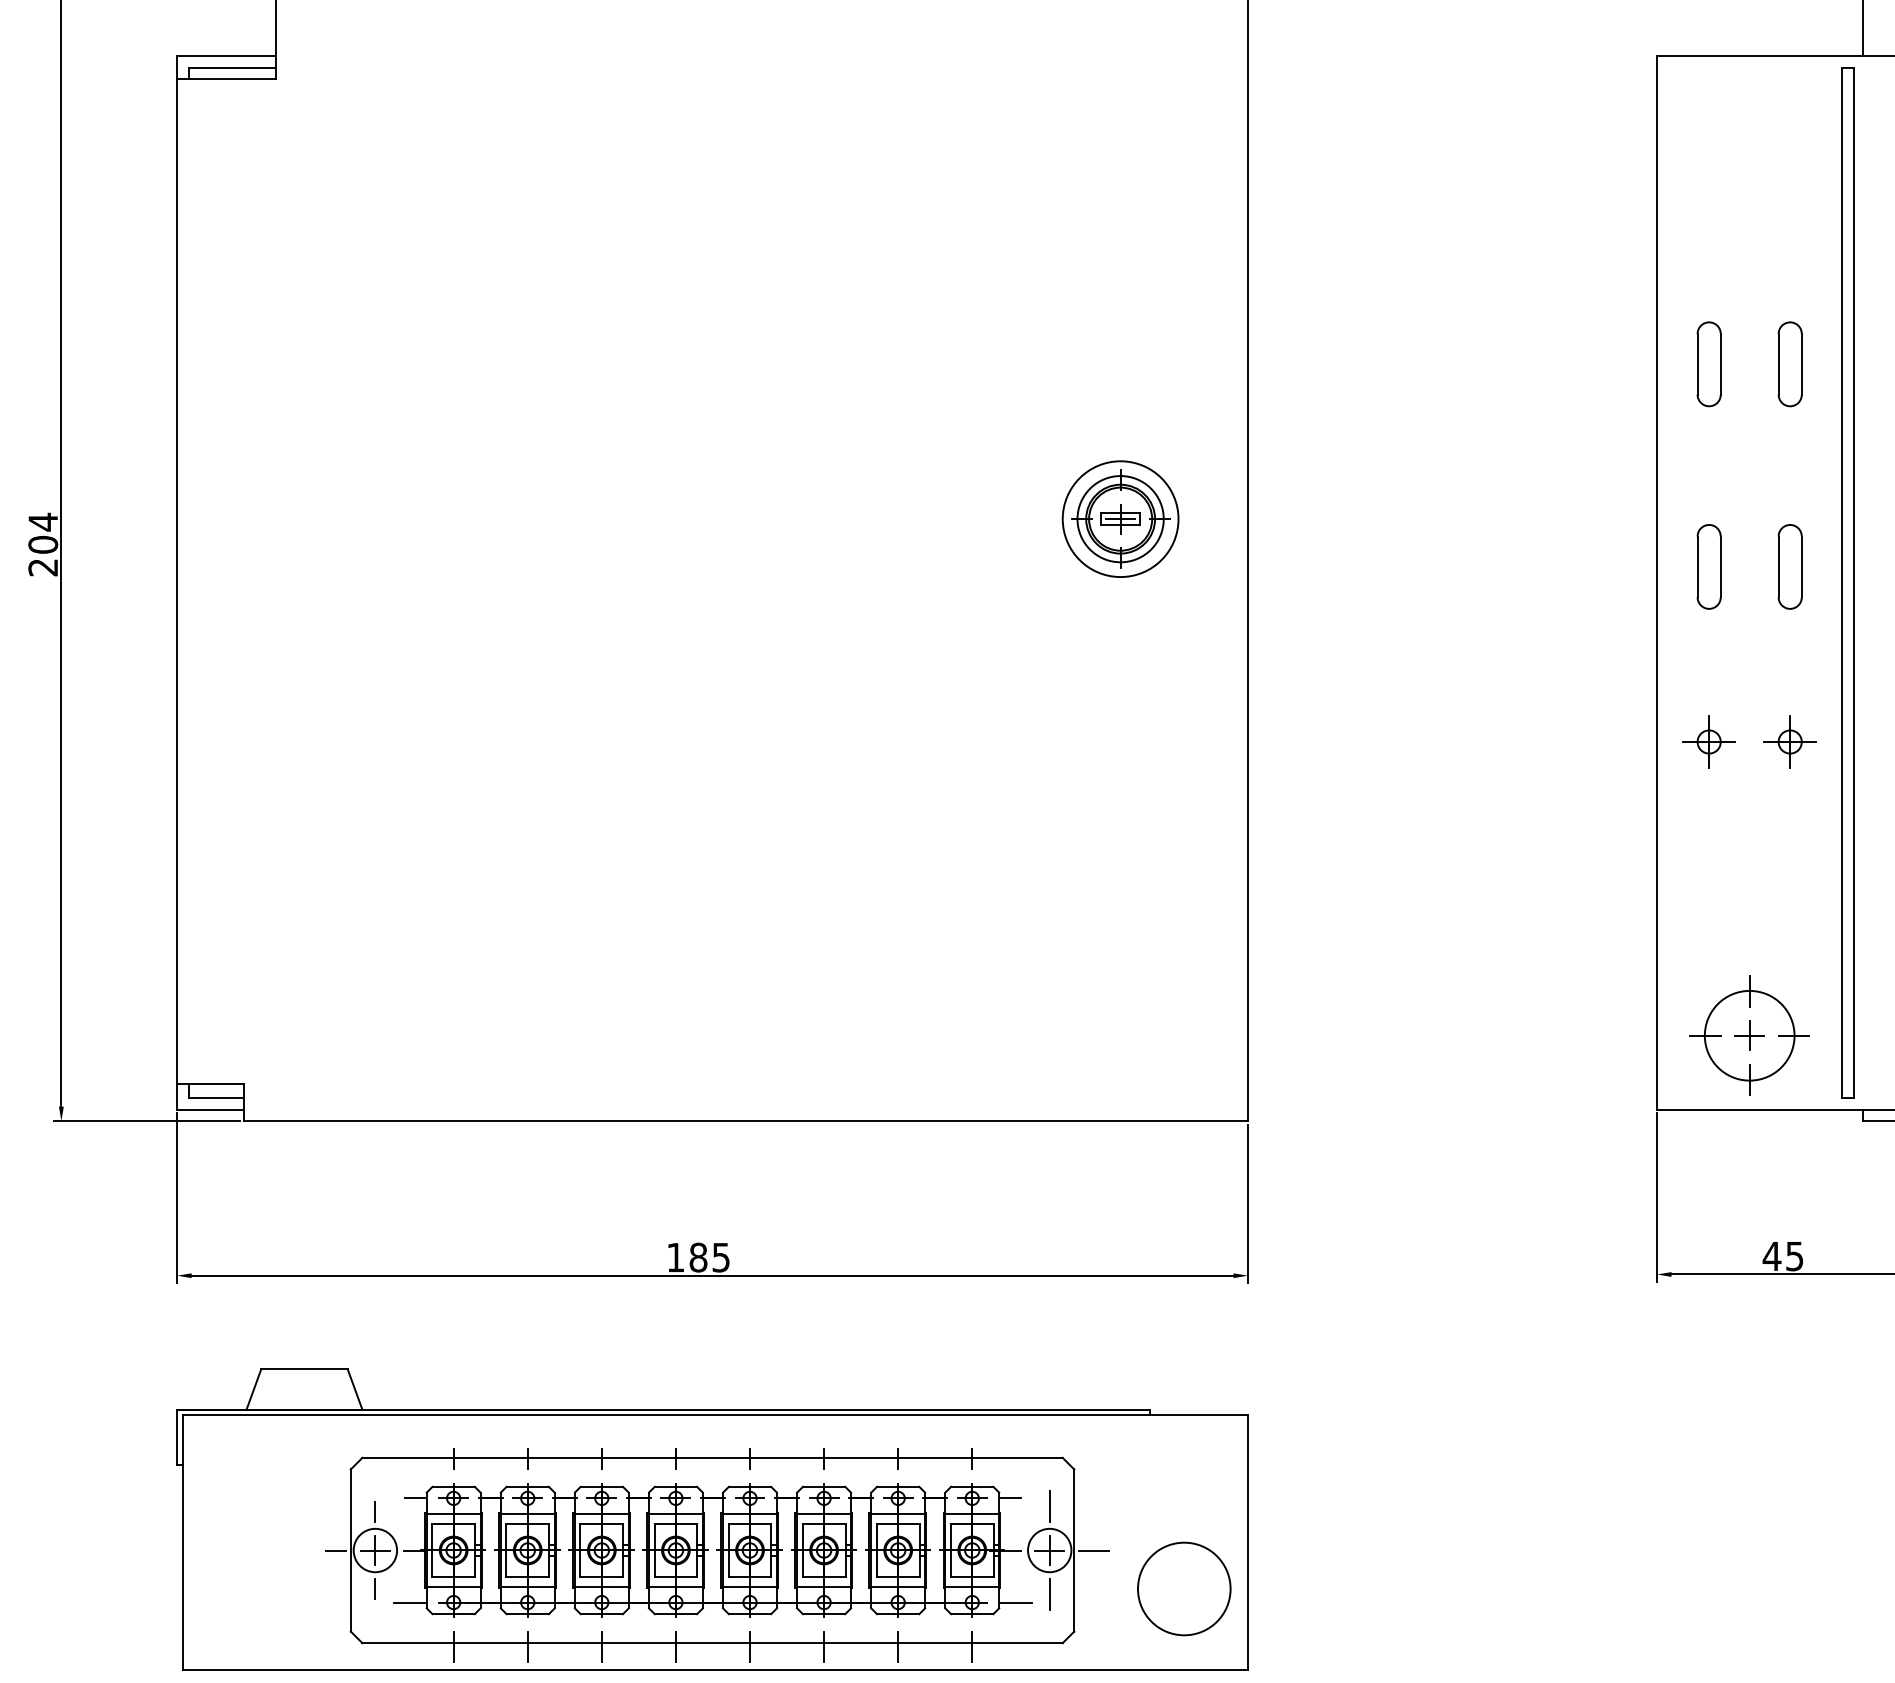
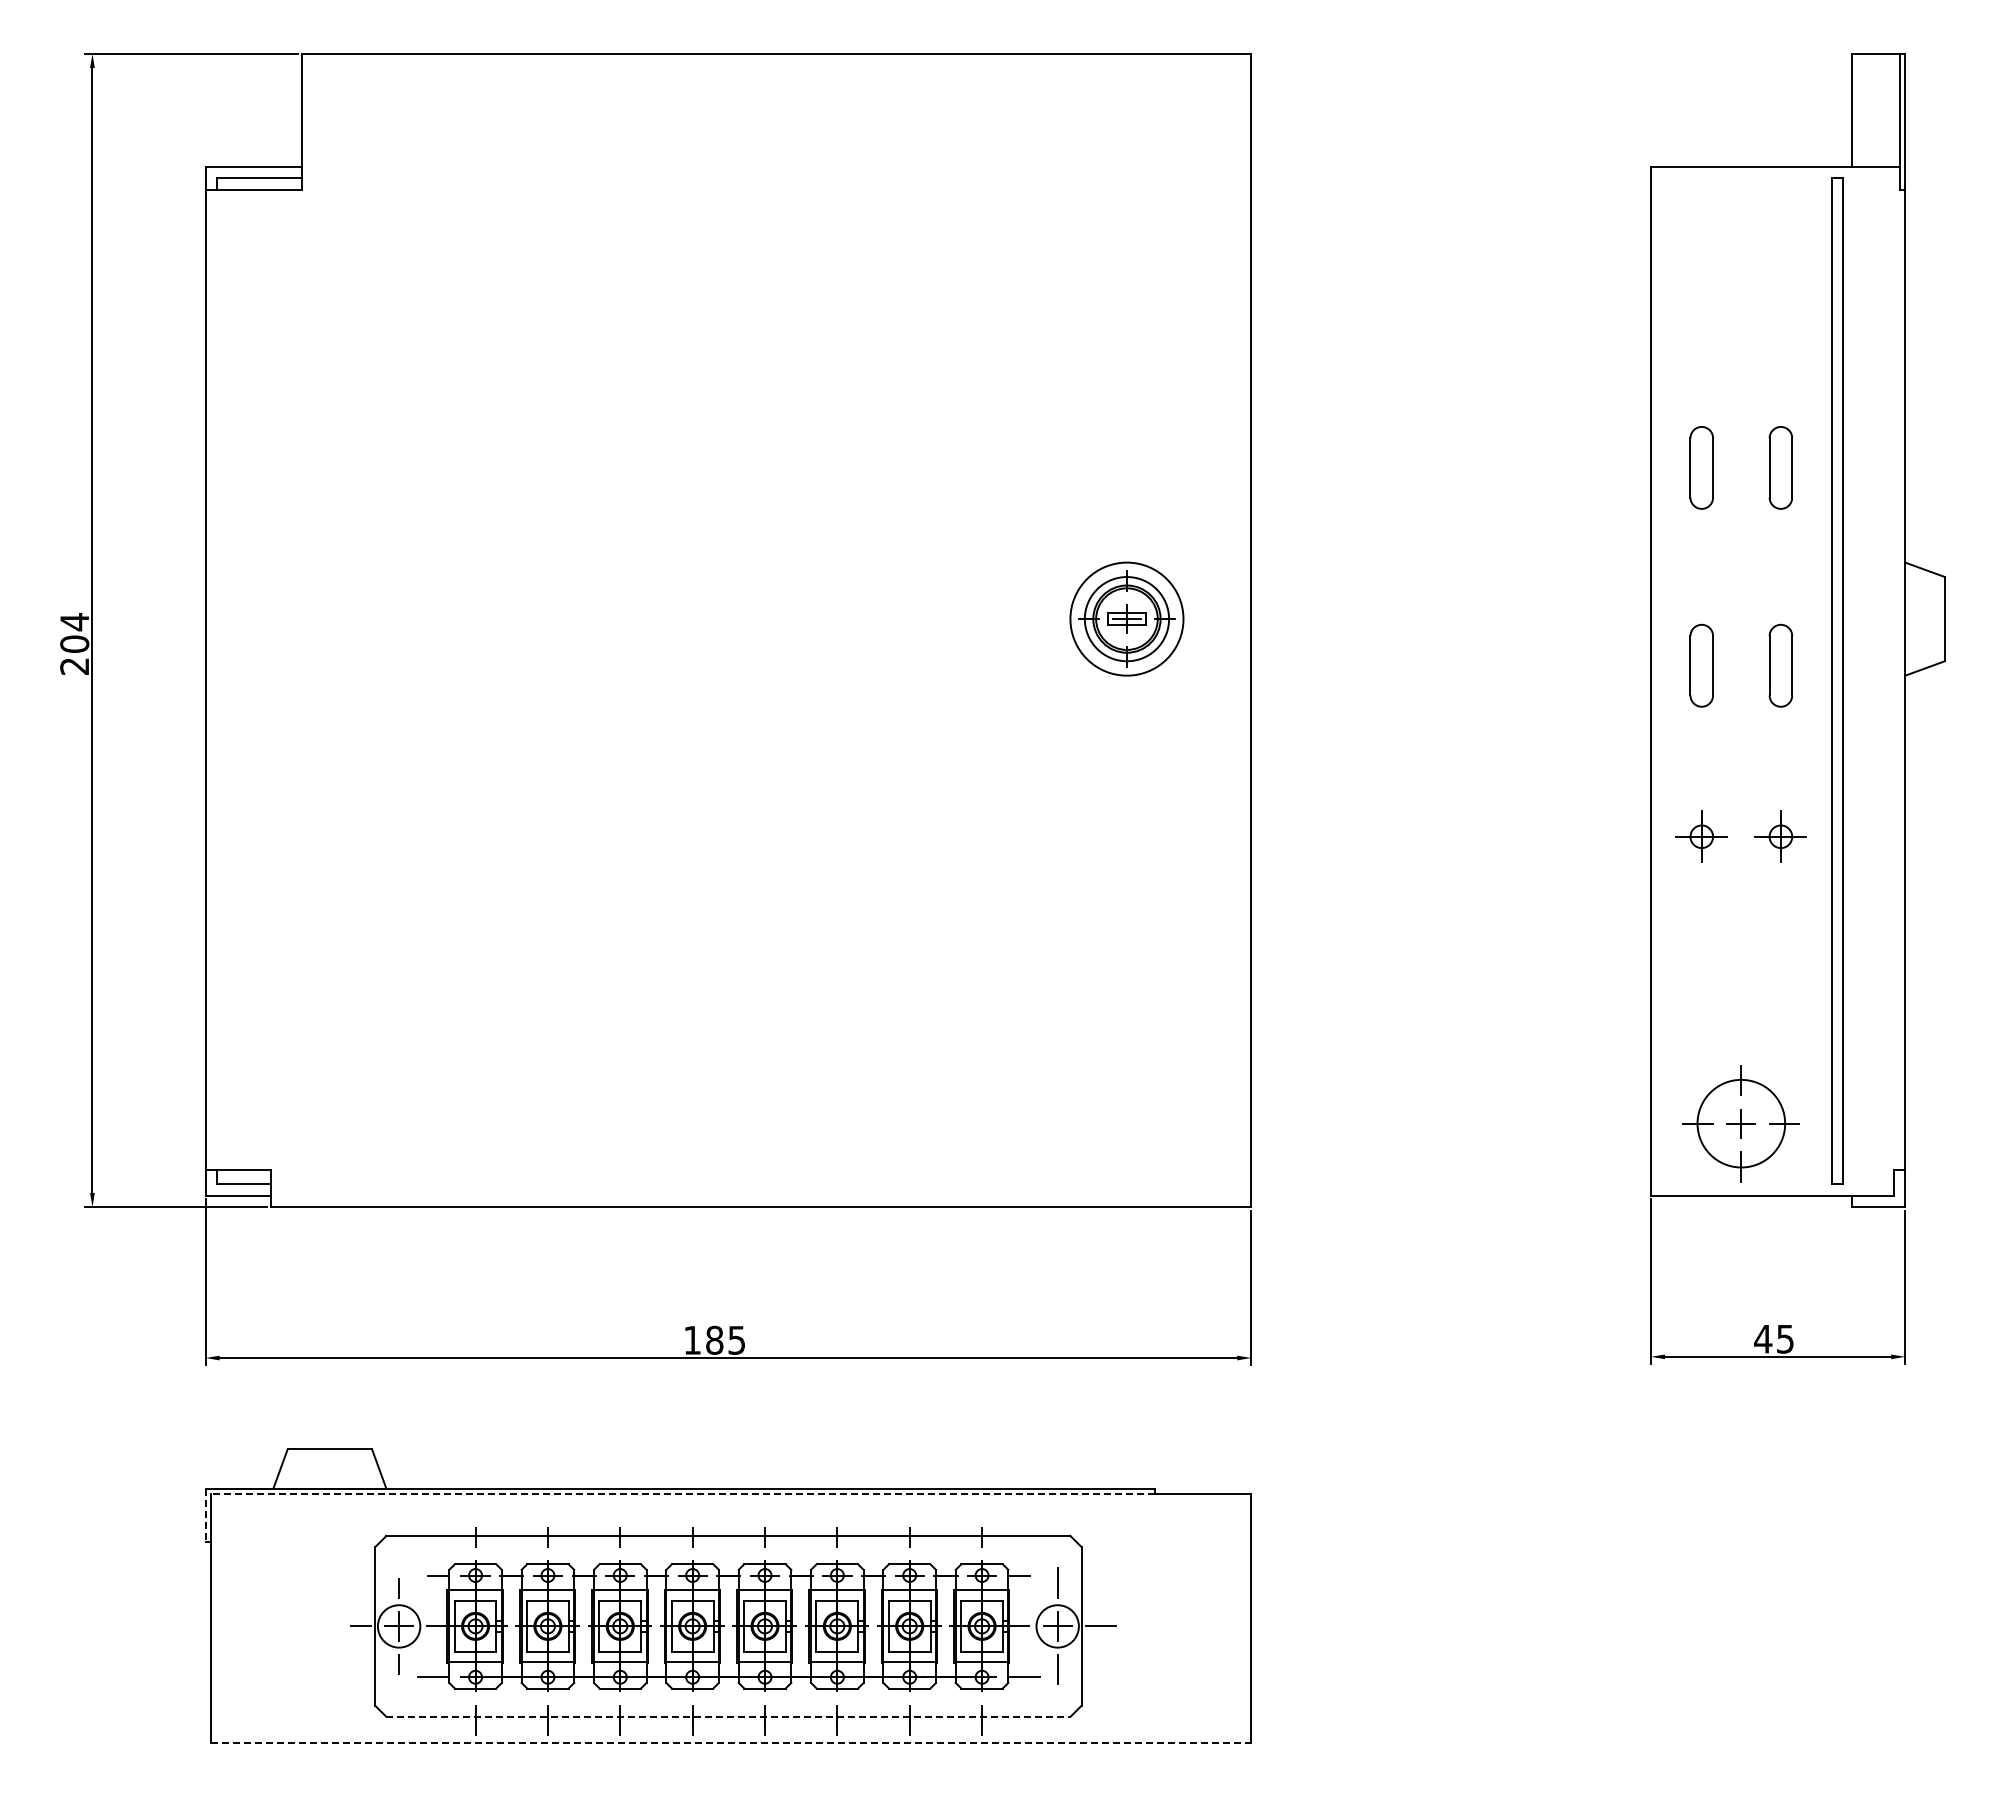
line: (665, 1415) -> (682, 1494), solid -> dashed
line: (177, 1436) -> (205, 1515), solid -> dashed
circle: (1184, 1588) -> (1189, 1663), removed
line: (712, 1642) -> (728, 1716), solid -> dashed
line: (715, 1670) -> (731, 1743), solid -> dashed

